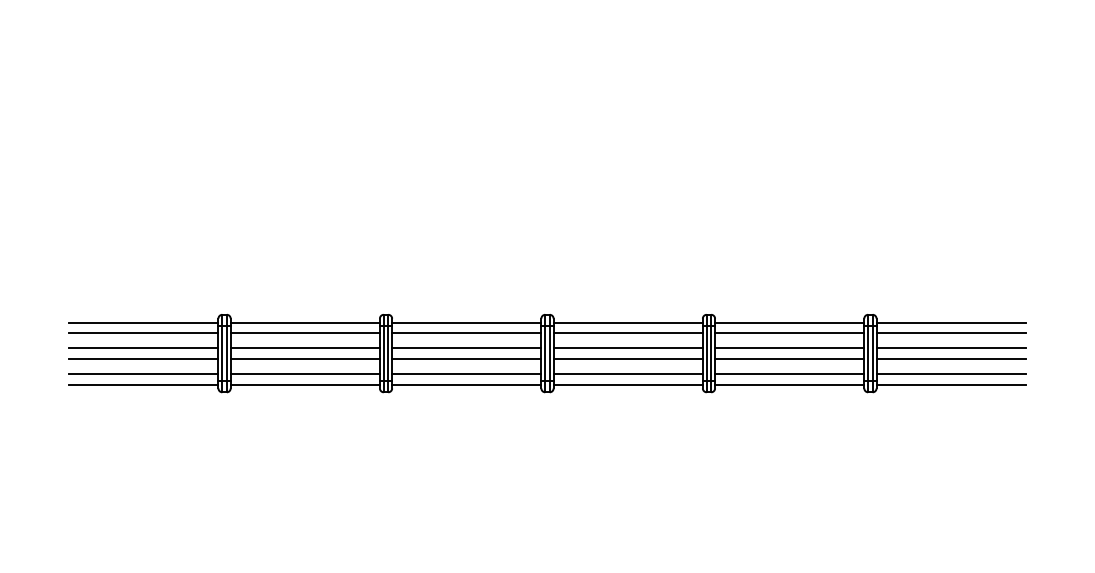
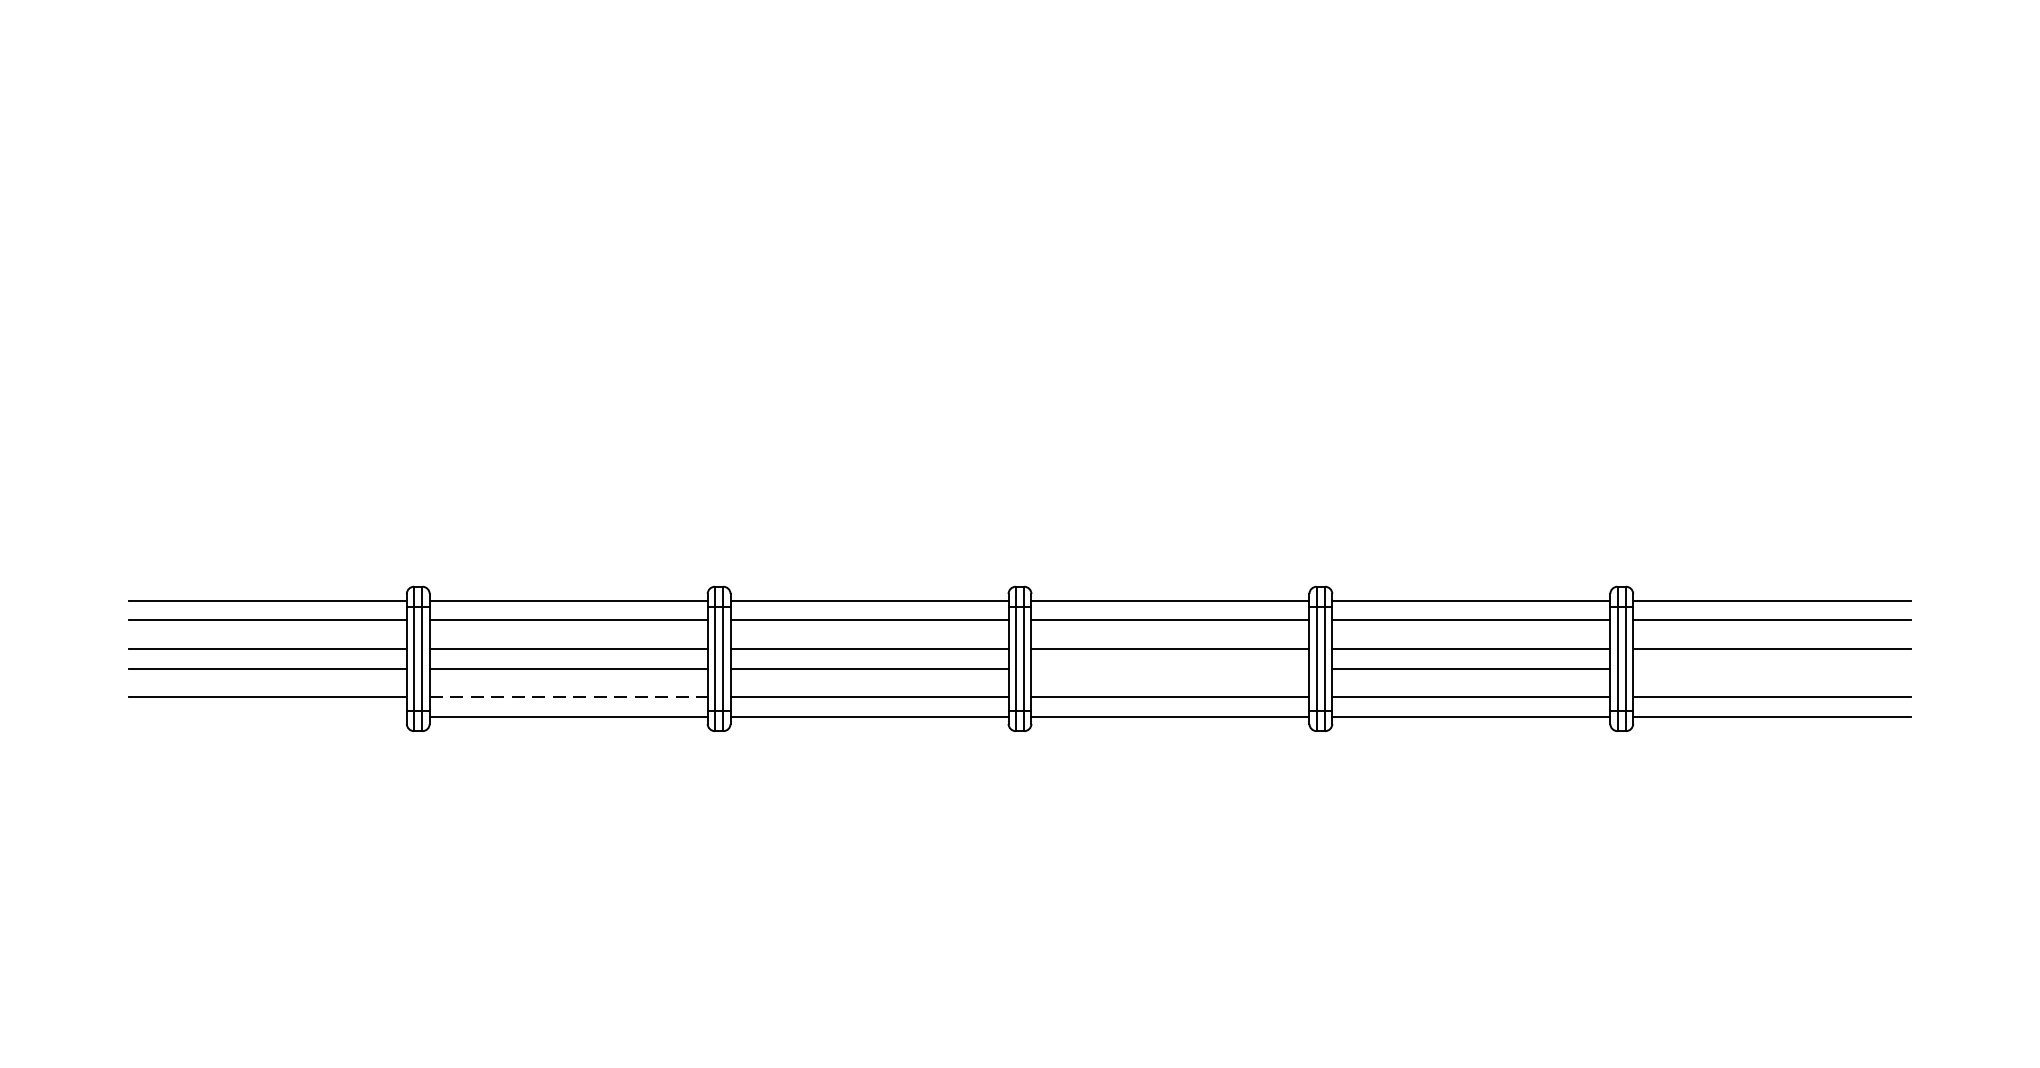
line: (627, 358) -> (1169, 668), removed
line: (950, 358) -> (1770, 668), removed
line: (305, 374) -> (569, 697), solid -> dashed
line: (143, 384) -> (267, 716), removed

